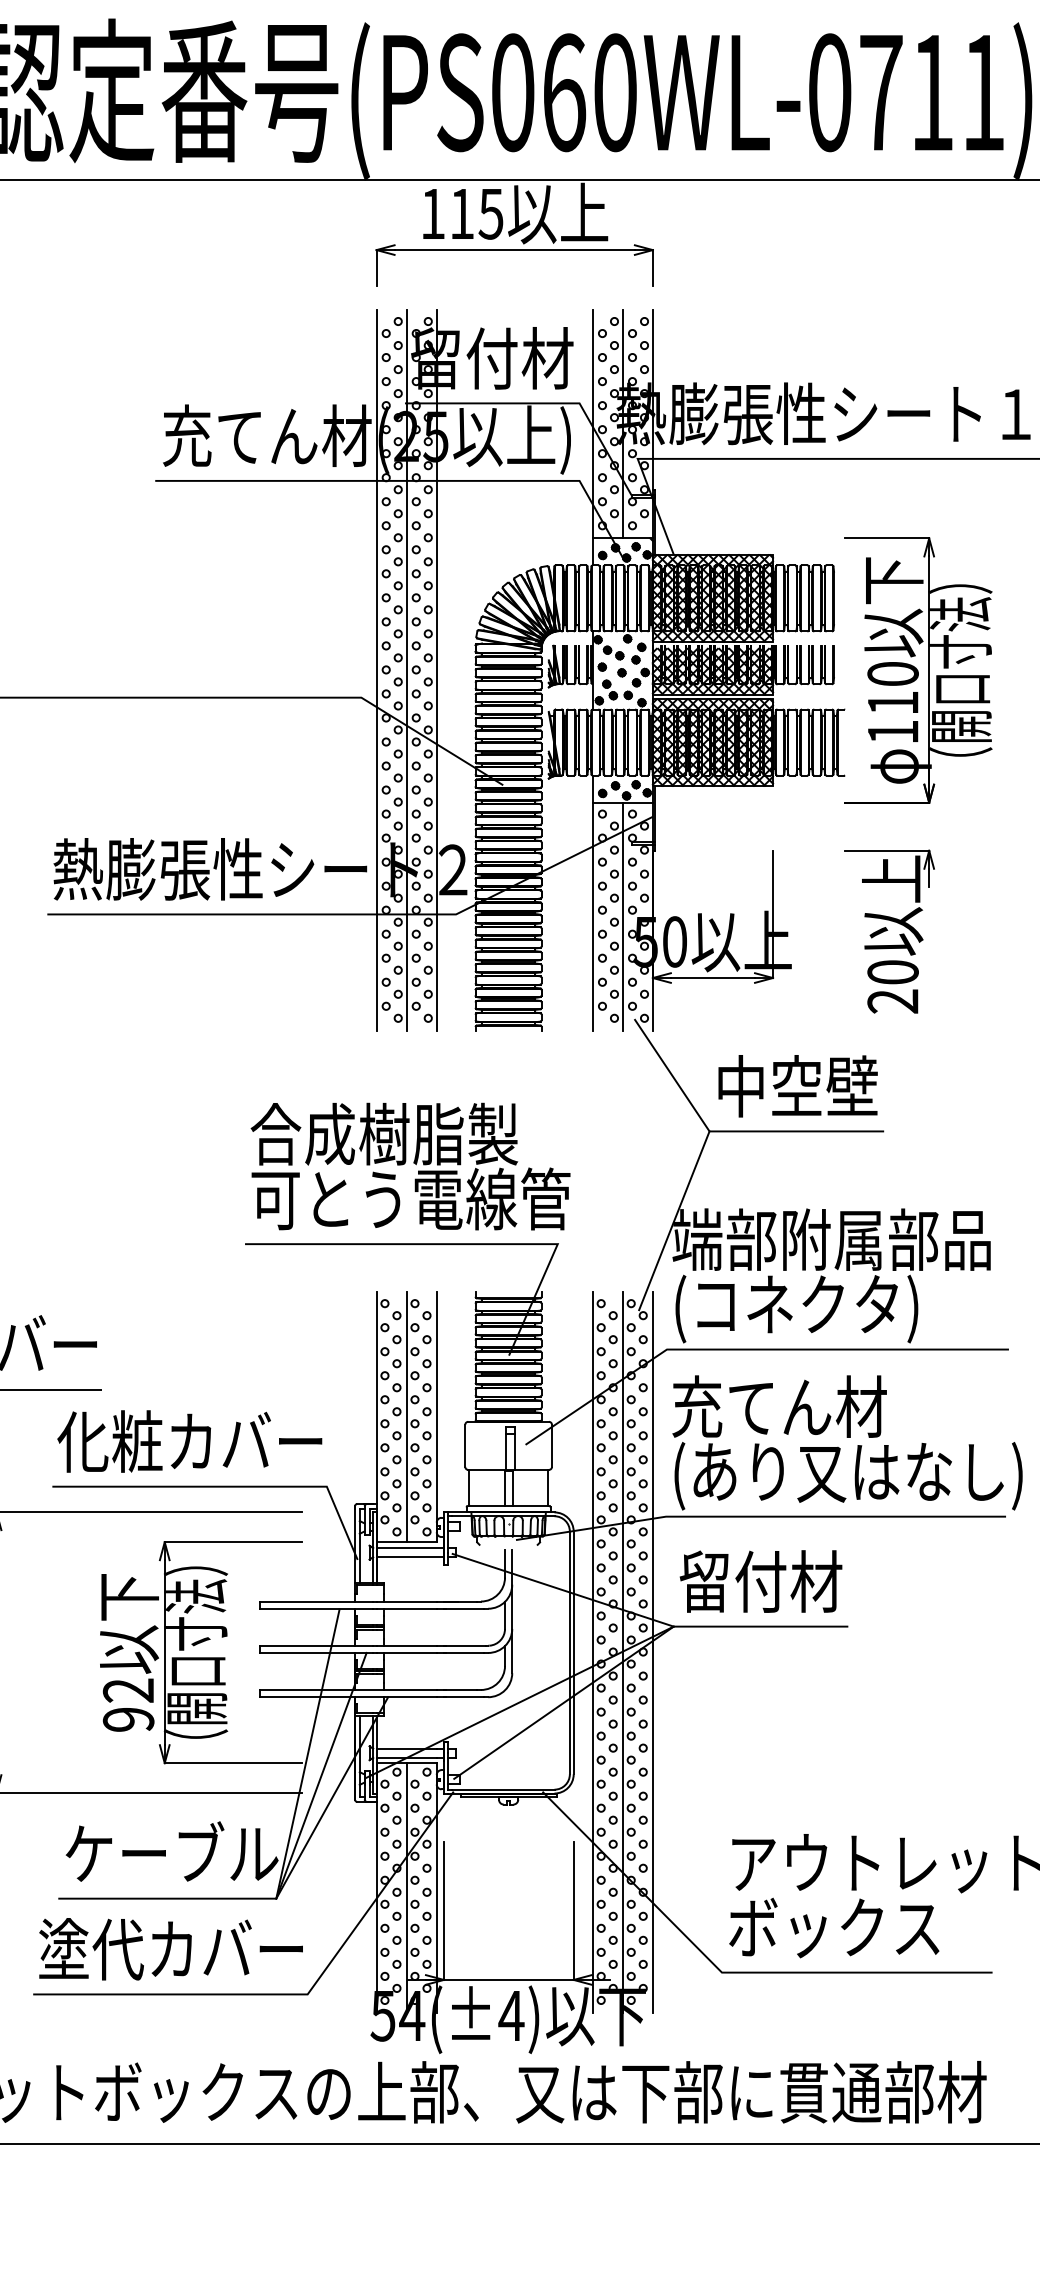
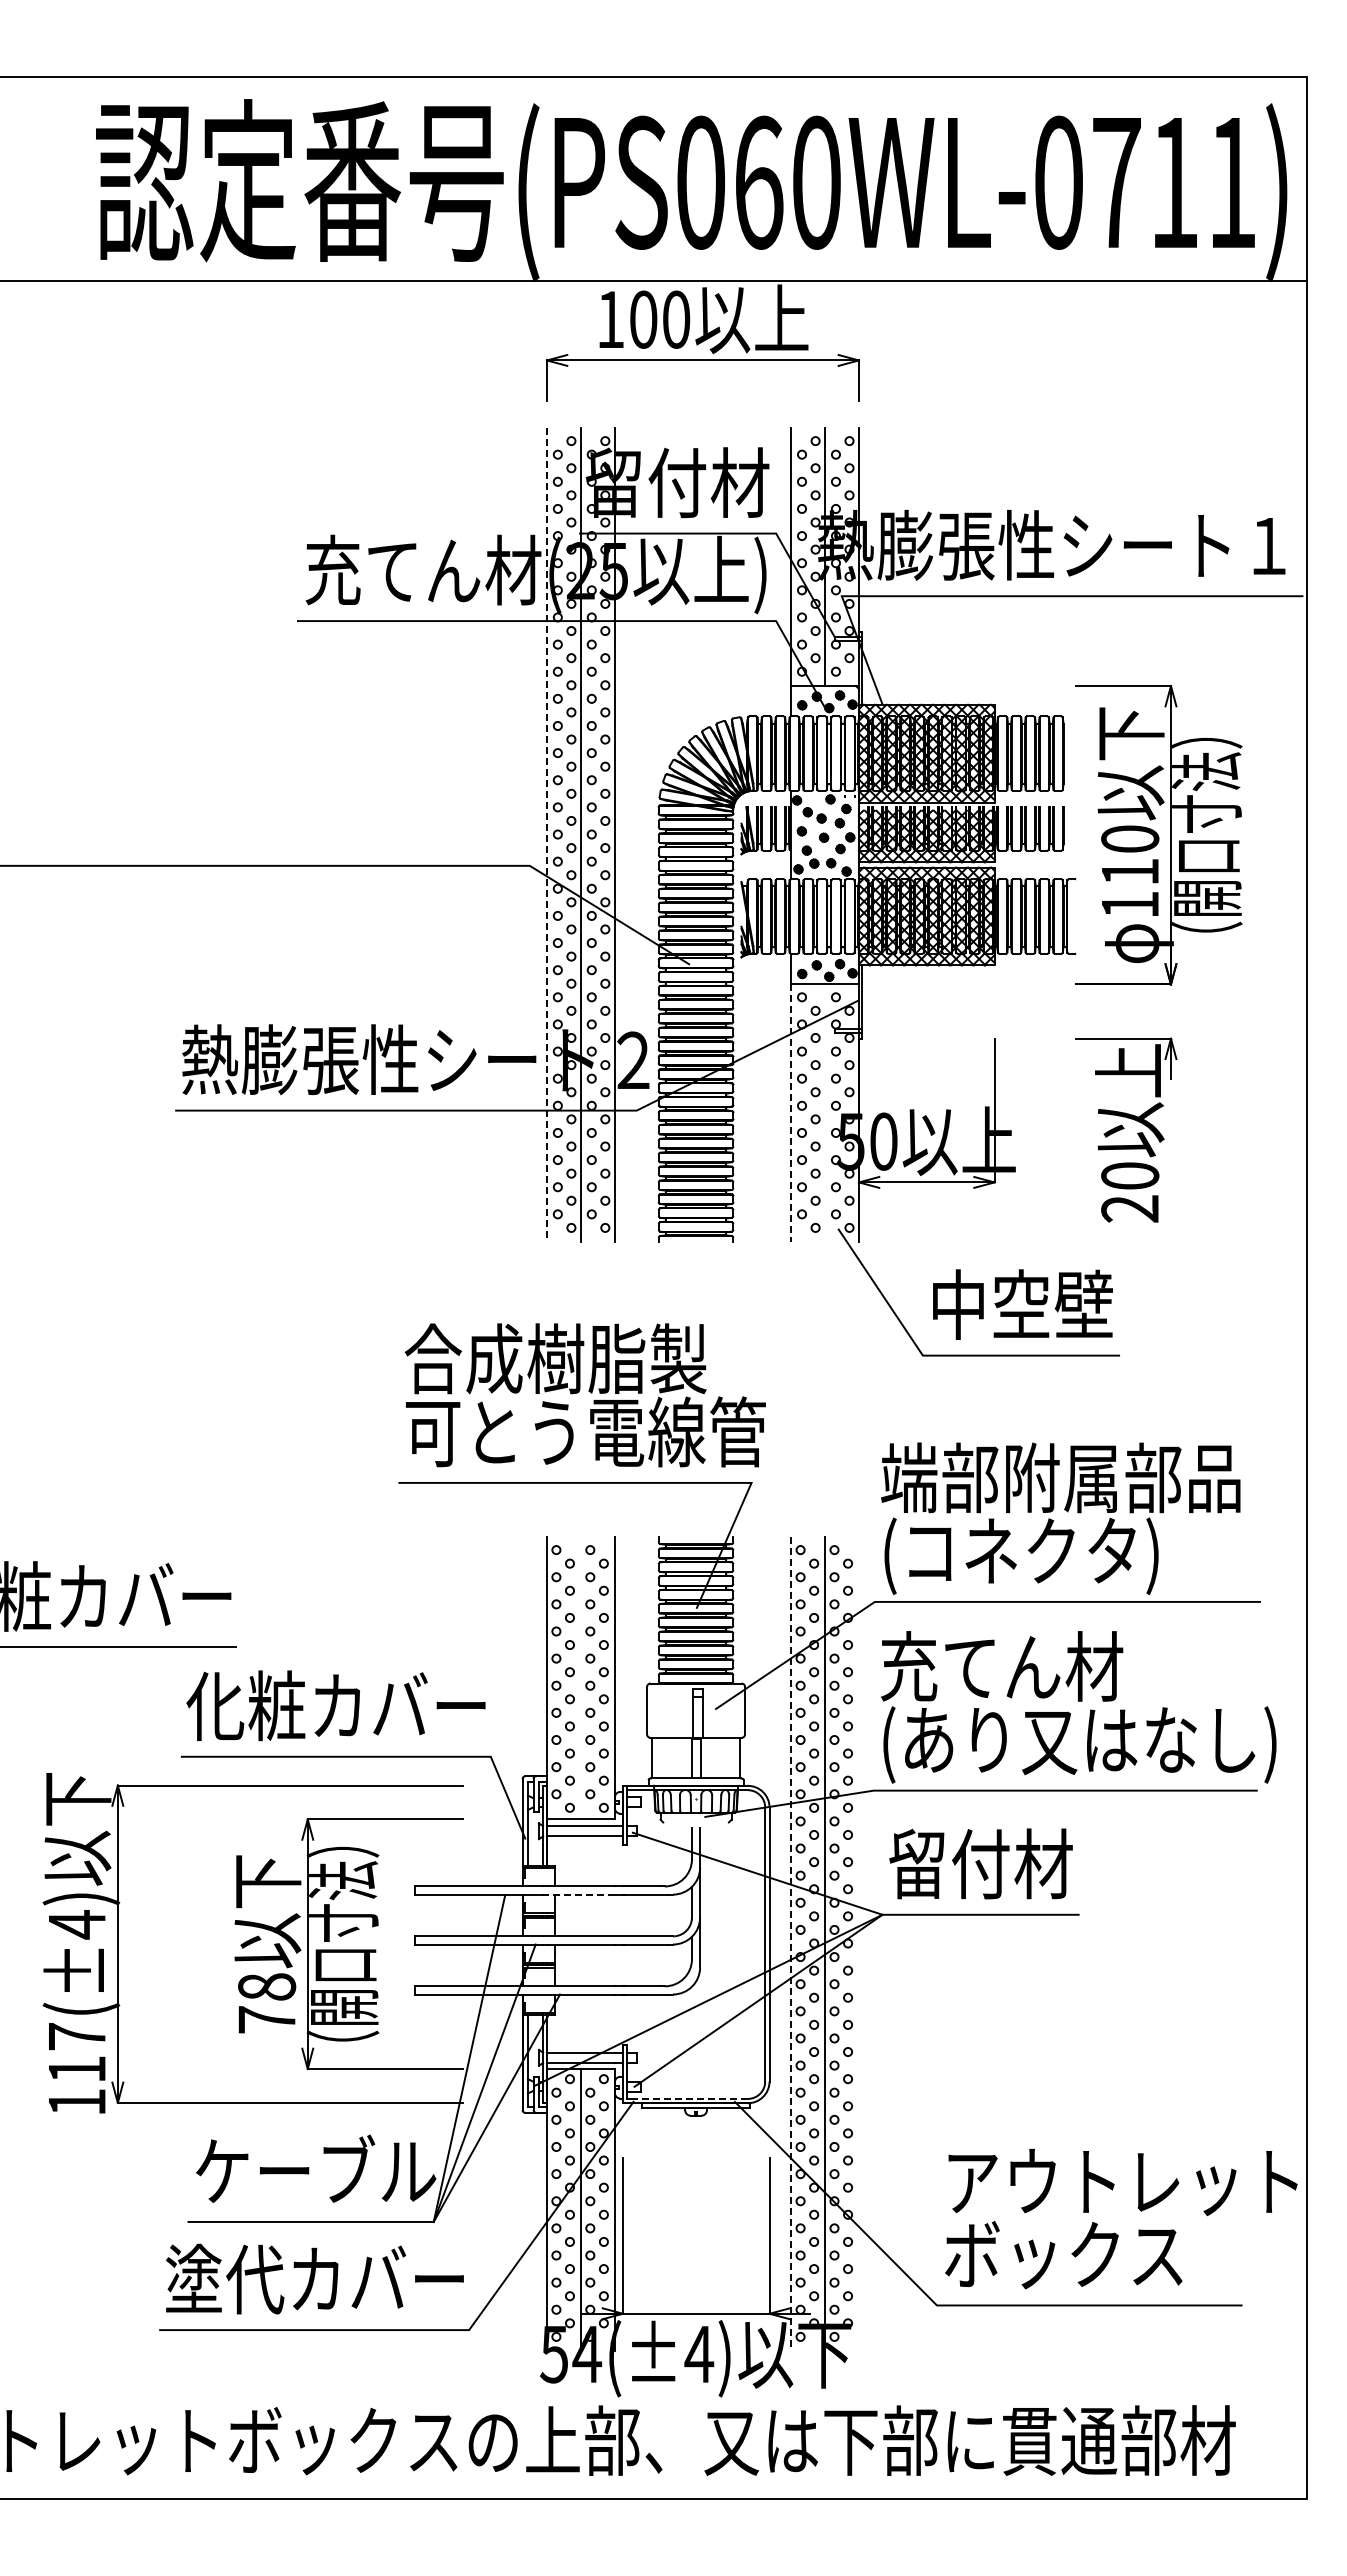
text: (477, 213) -> (660, 319), 115 -> 100
line: (376, 670) -> (546, 835), solid -> dashed
line: (593, 916) -> (791, 1113), solid -> dashed
line: (623, 916) -> (825, 1113), removed
line: (673, 1220) -> (882, 1456), removed
line: (406, 1417) -> (580, 1678), removed
line: (406, 1608) -> (580, 1894), solid -> dashed
line: (593, 1652) -> (791, 1944), solid -> dashed
line: (652, 1652) -> (858, 1944), removed
text: (128, 1705) -> (266, 2003), 92 -> 78
line: (502, 1789) -> (689, 2098), solid -> dashed

